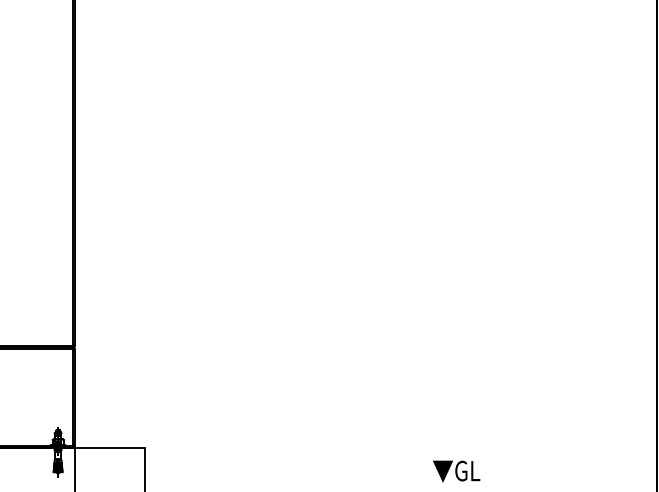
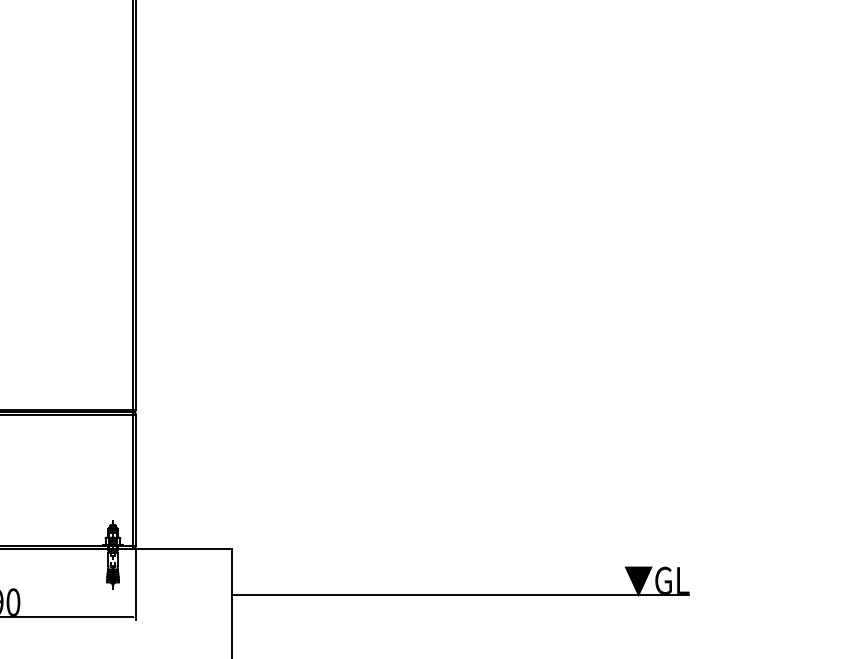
line: (312, 481) -> (460, 595), added

